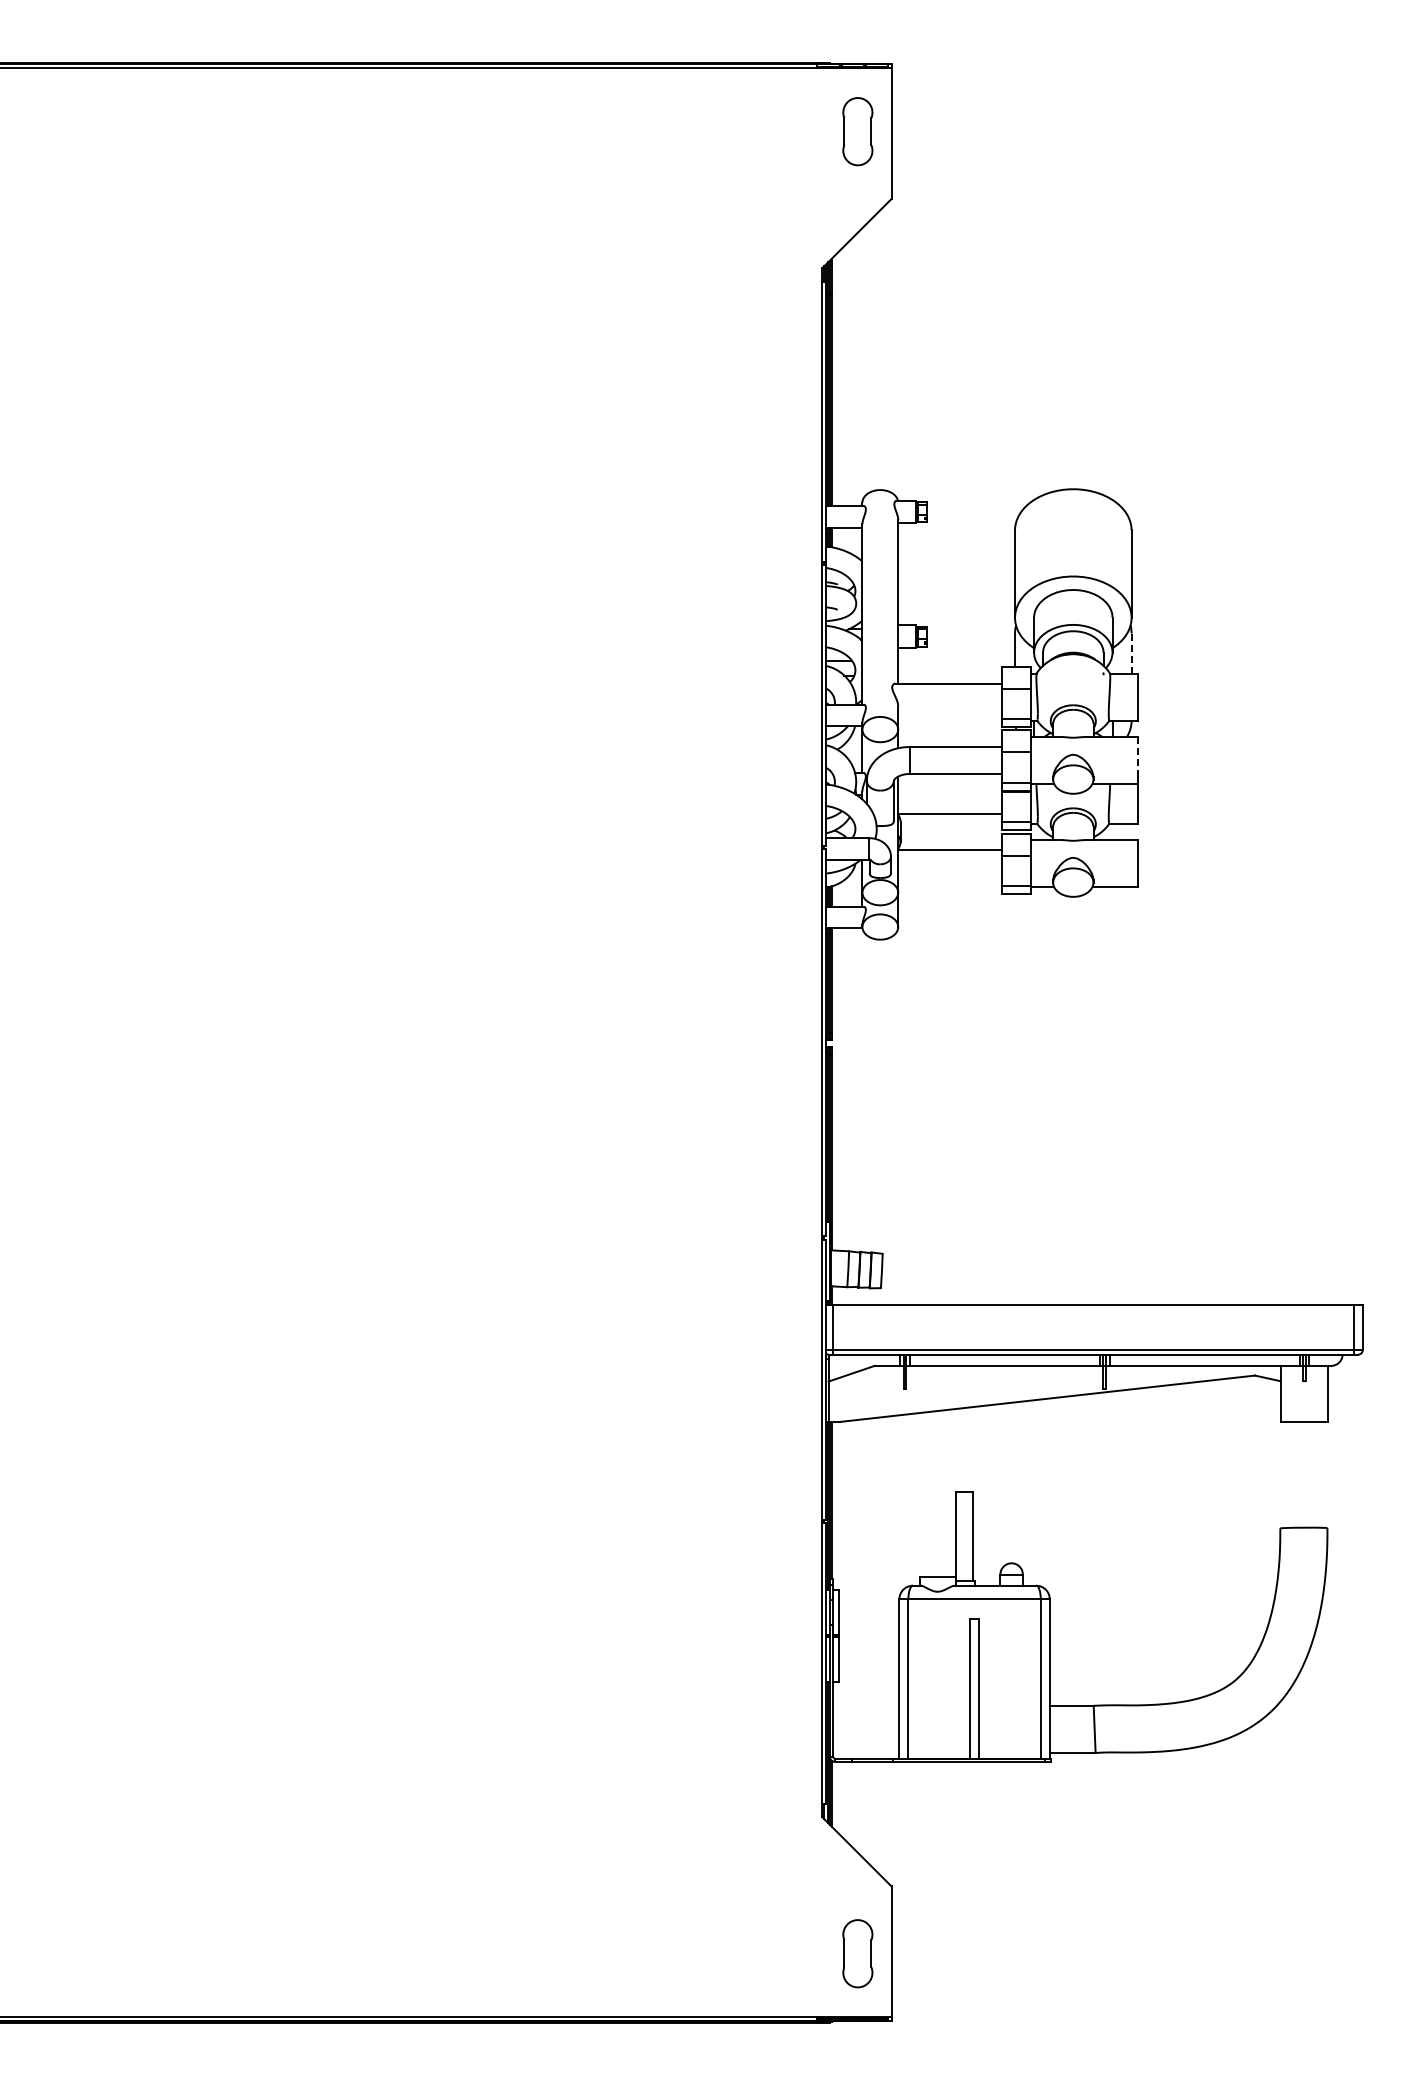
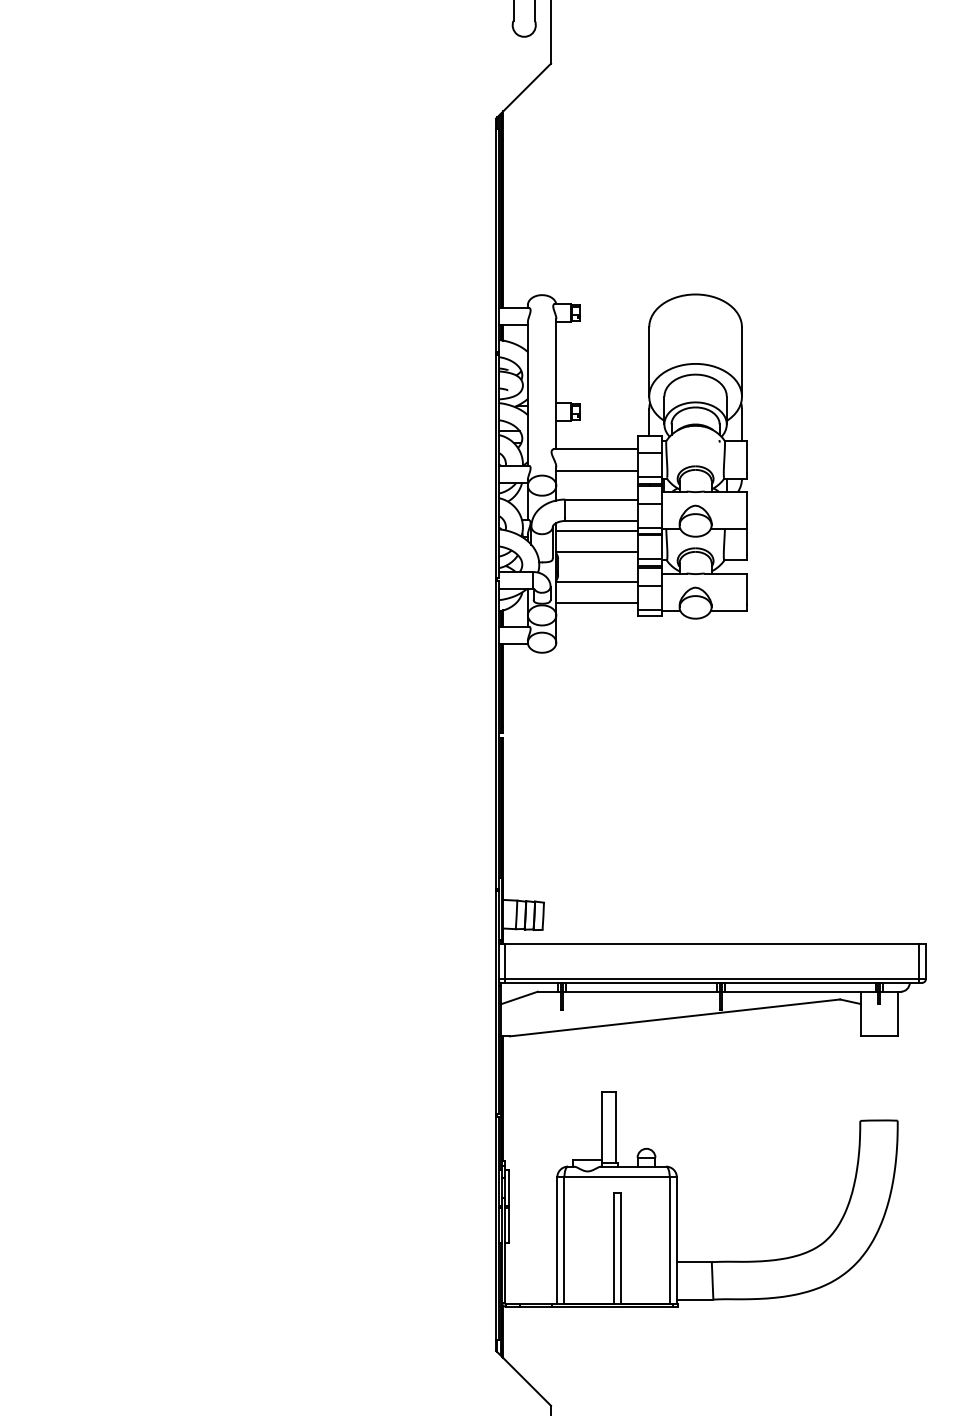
line: (1131, 653) -> (741, 425), dashed -> solid
line: (949, 710) -> (597, 470), added
line: (1138, 756) -> (747, 507), dashed -> solid
line: (949, 786) -> (597, 530), added
line: (949, 877) -> (597, 603), added

